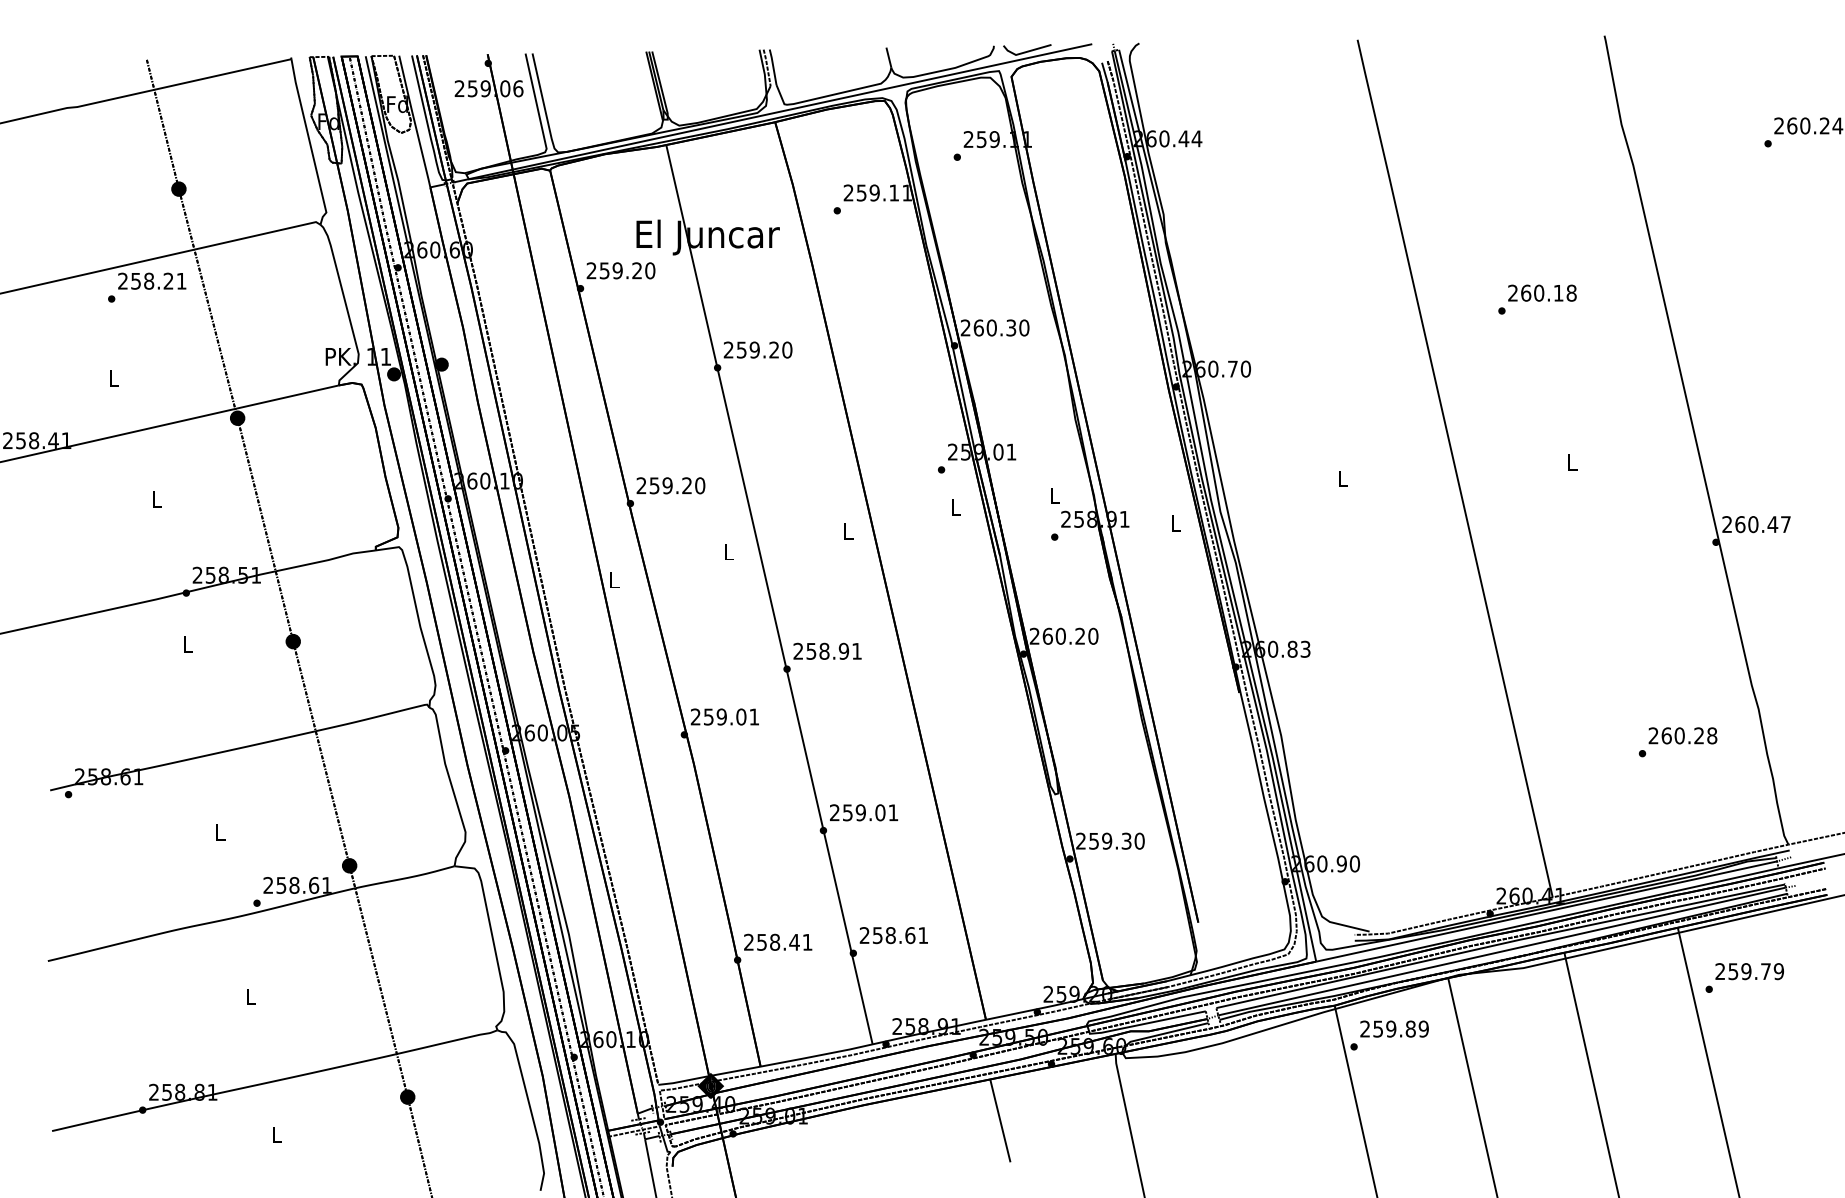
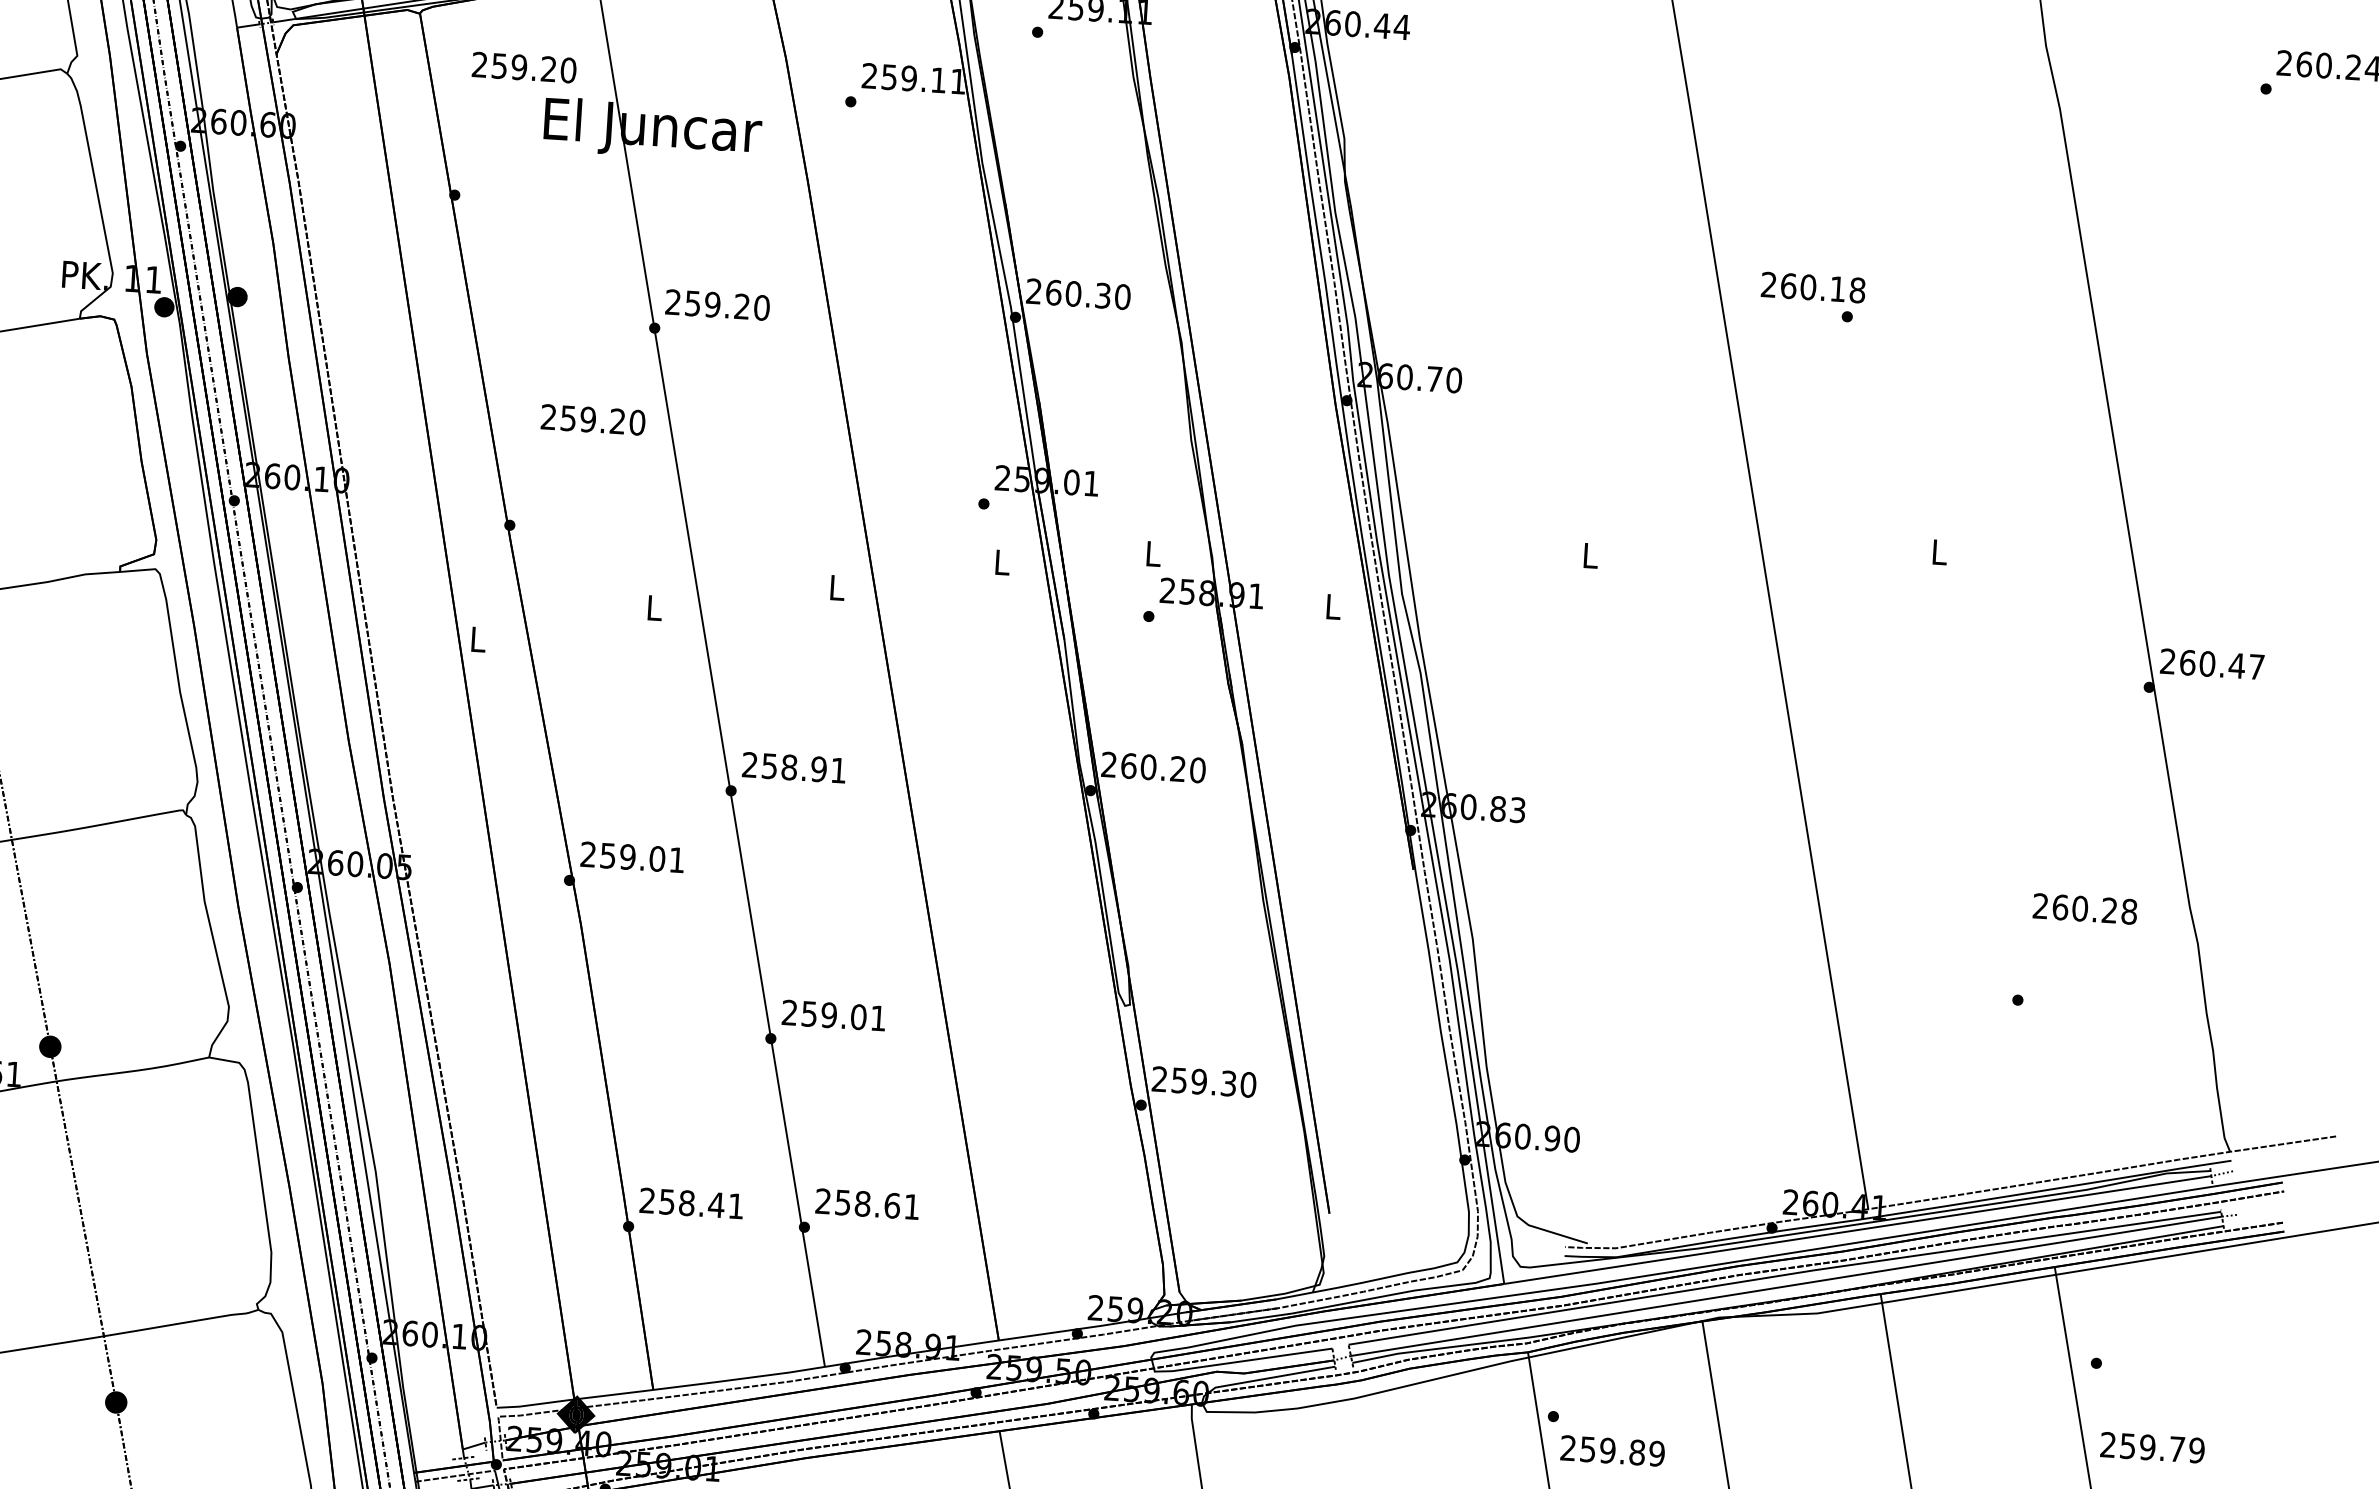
text: (620, 270) -> (523, 67), moved
text: (1542, 292) -> (1813, 286), moved
text: (670, 485) -> (592, 419), moved
text: (1682, 735) -> (2084, 908), moved
text: (1749, 971) -> (2152, 1447), moved
text: (1394, 1028) -> (1612, 1450), moved

